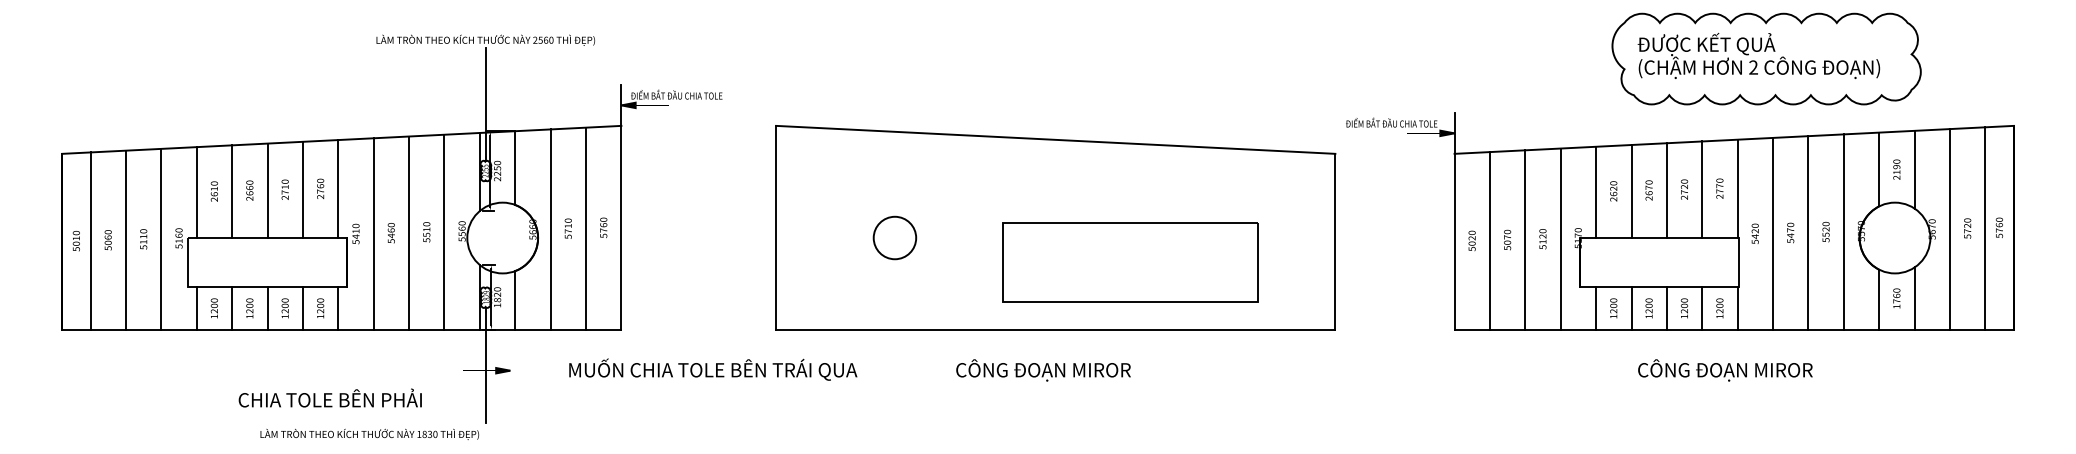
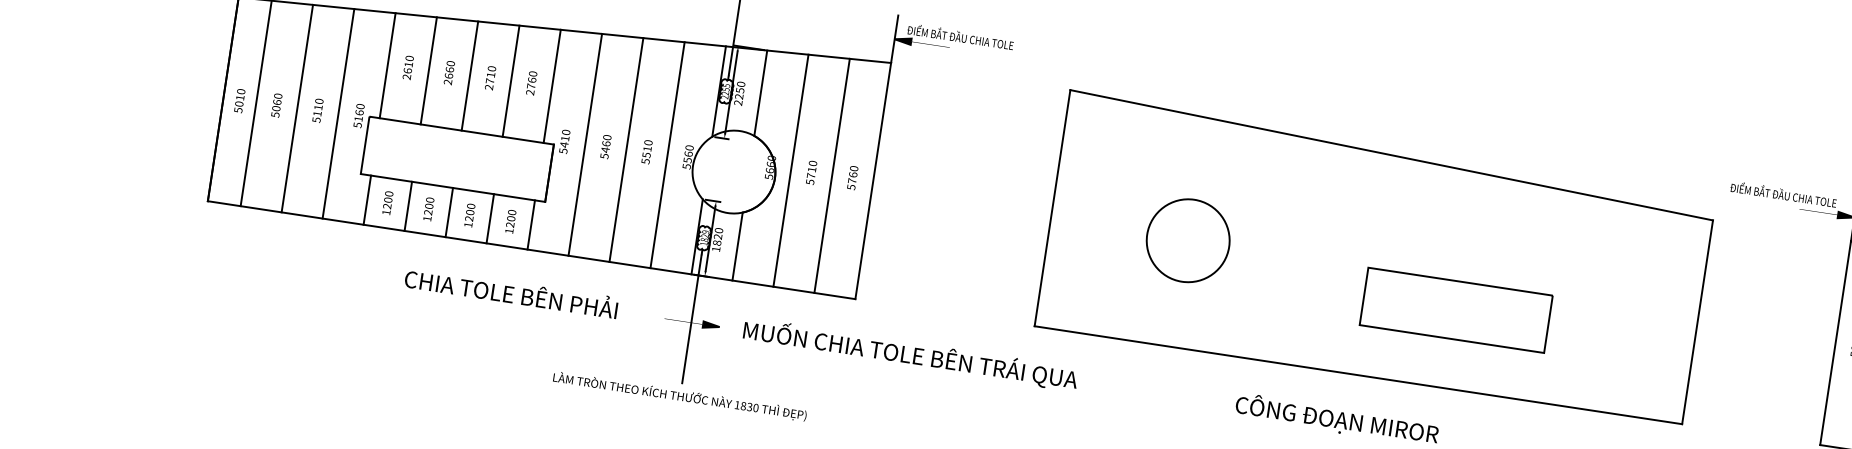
circle: (894, 237) -> (1187, 240), size x1.67
part: (1129, 262) -> (1455, 310), size x0.62
text: (713, 369) -> (911, 354), moved
text: (329, 397) -> (510, 291), moved
text: (369, 433) -> (679, 395), moved

